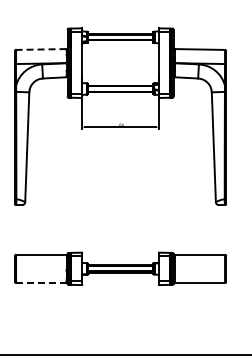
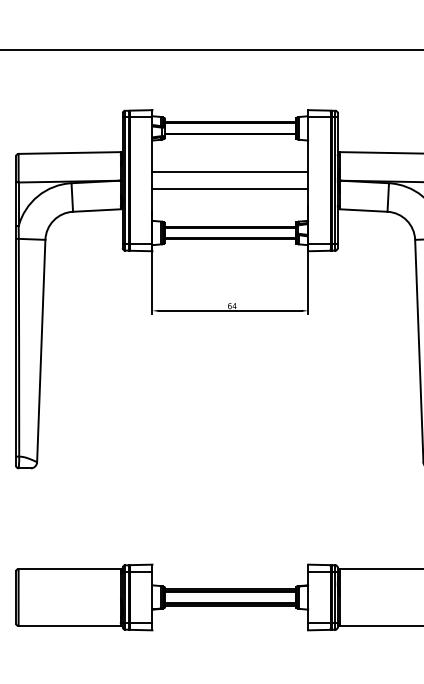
line: (40, 49) -> (68, 153), dashed -> solid
line: (120, 58) -> (230, 171), added
line: (120, 67) -> (230, 189), added
line: (40, 282) -> (68, 625), dashed -> solid

